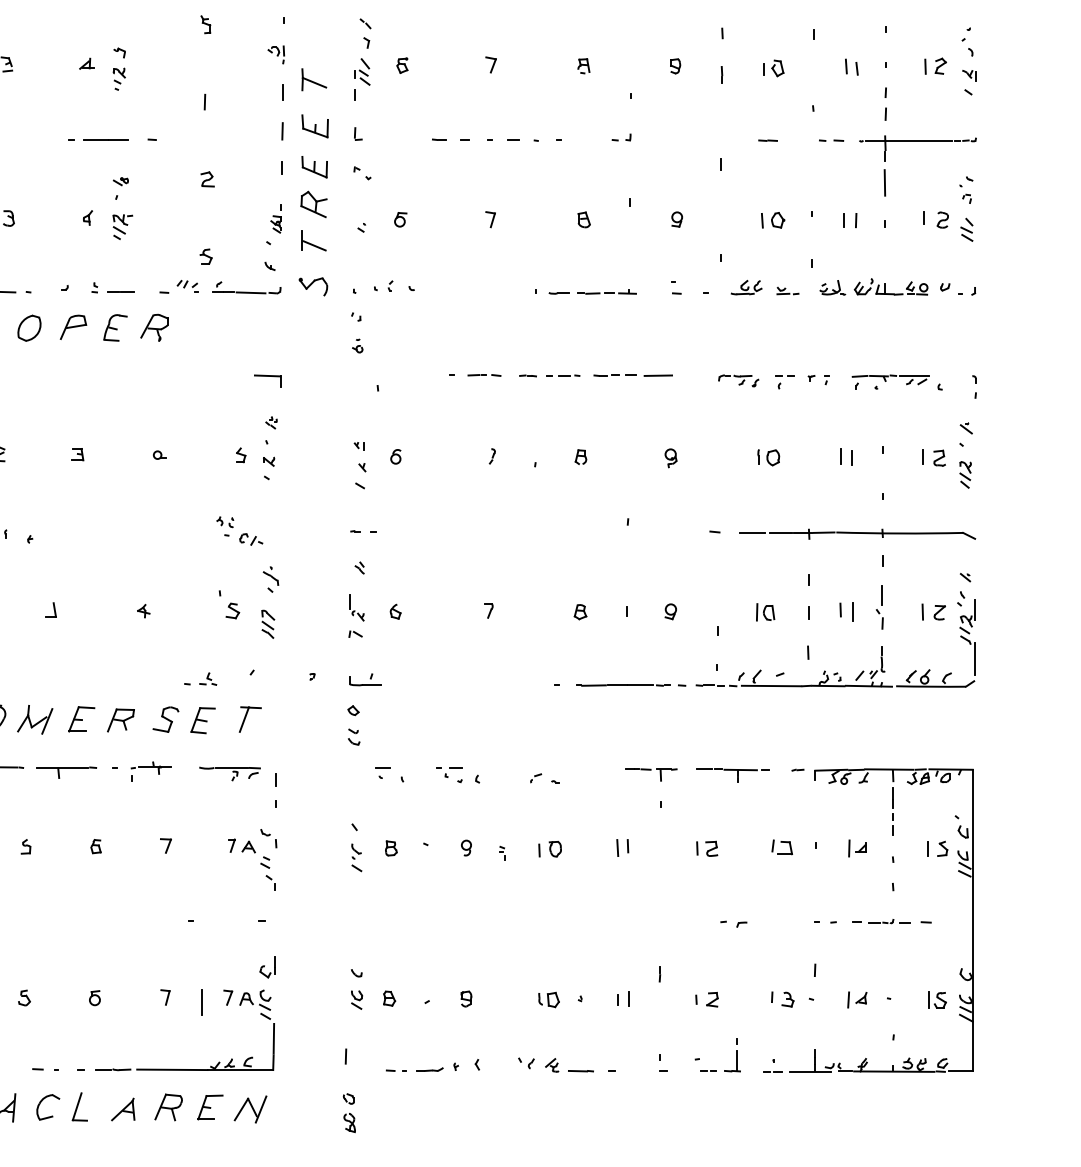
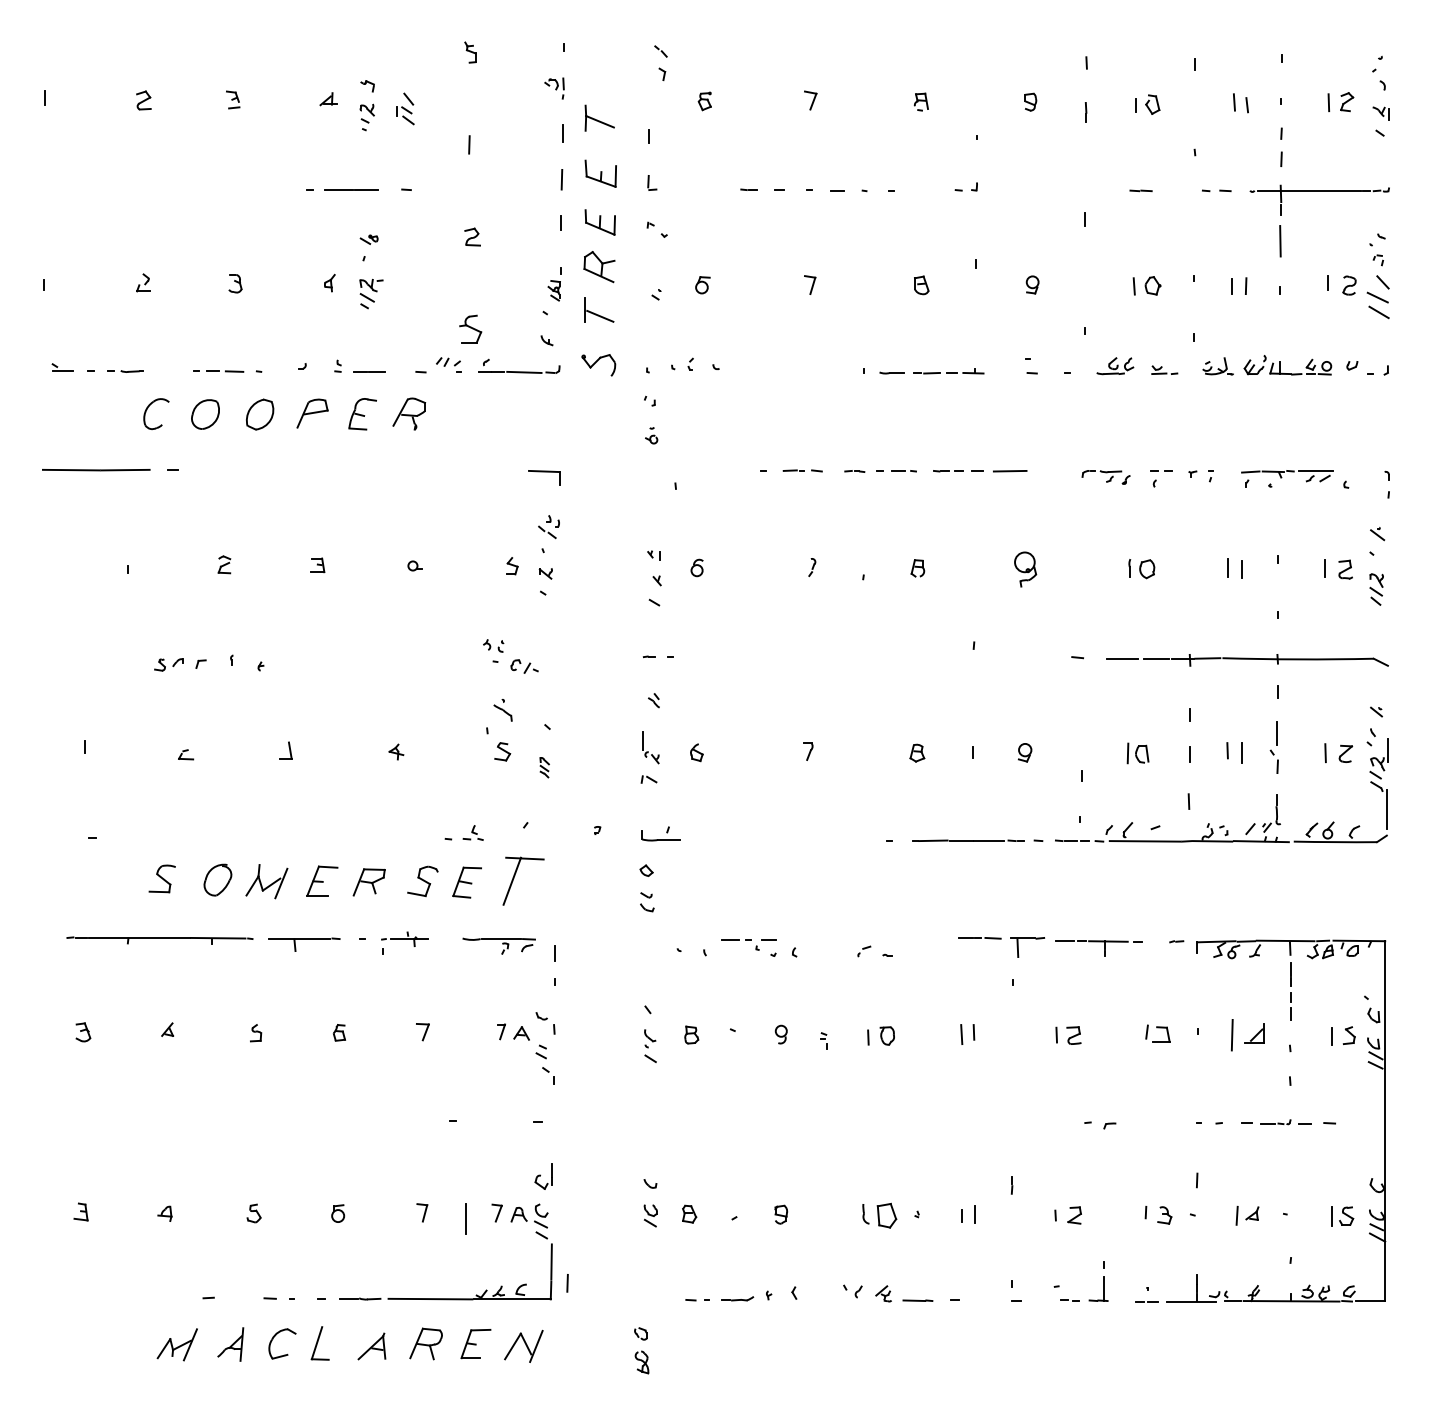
part: (362, 71) -> (405, 108), moved
part: (966, 230) -> (1377, 297), size x1.6
part: (205, 256) -> (470, 328), size x1.6
part: (271, 422) -> (548, 527), size x1.6
part: (670, 458) -> (1024, 569), size x1.6
part: (270, 576) -> (502, 710), moved
part: (267, 624) -> (544, 767), size x0.6
part: (250, 719) -> (523, 881), size x1.6
line: (382, 768) -> (730, 939), moved
part: (651, 775) -> (1001, 947), size x1.4
part: (857, 847) -> (1247, 1034), size x1.6
part: (548, 999) -> (879, 1215), size x1.4
line: (345, 1056) -> (567, 1283), moved

